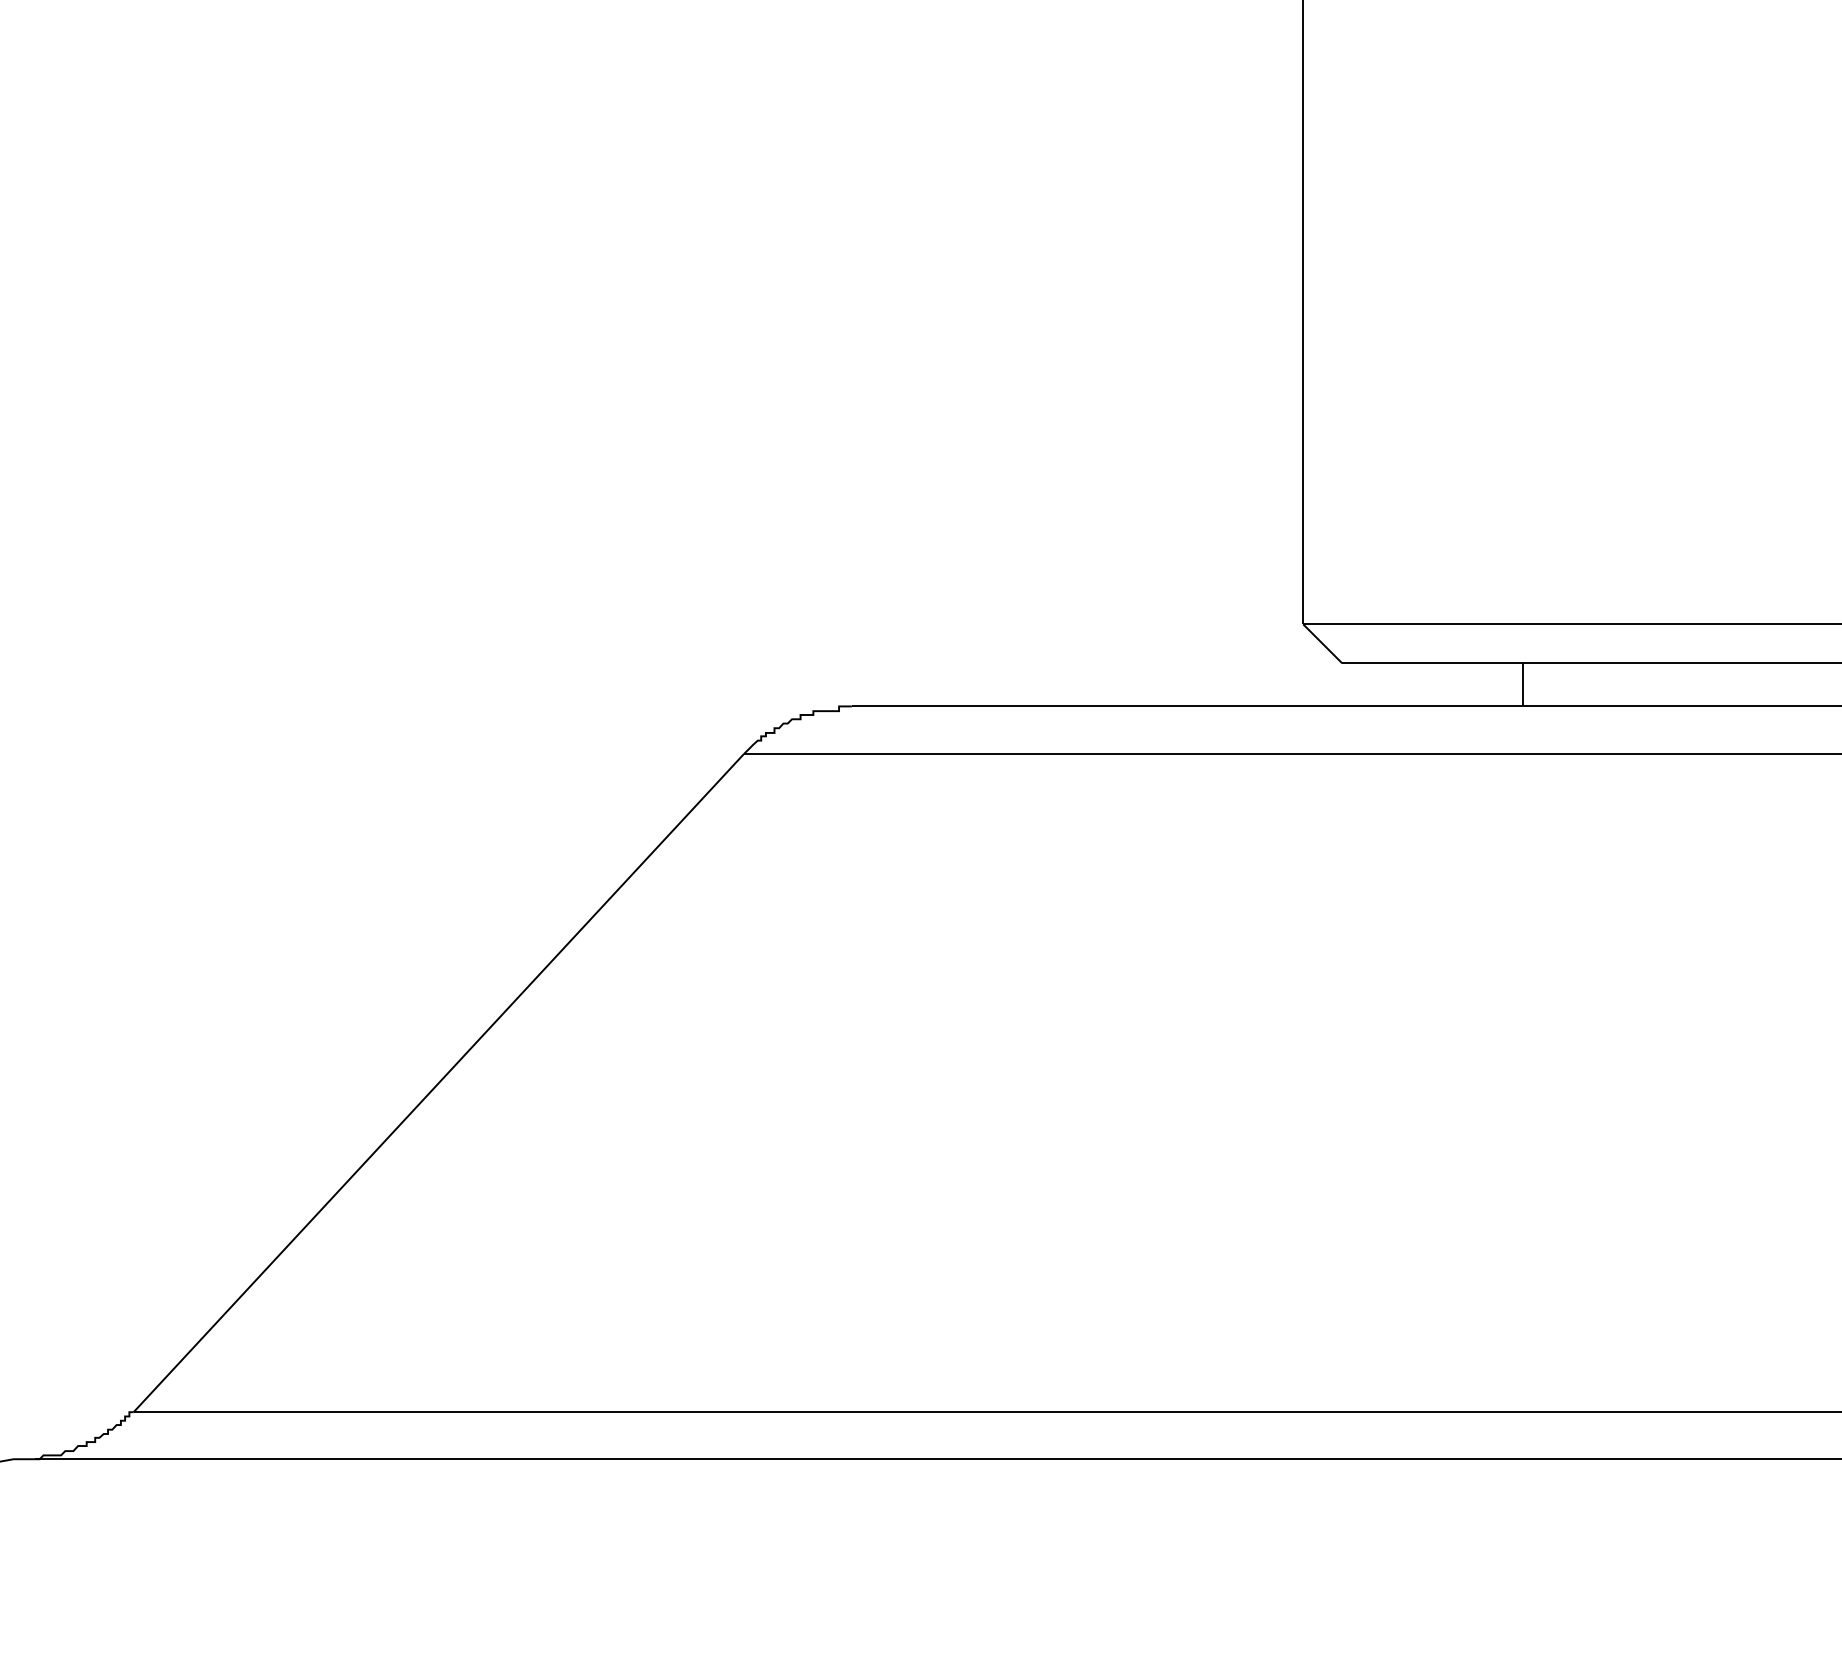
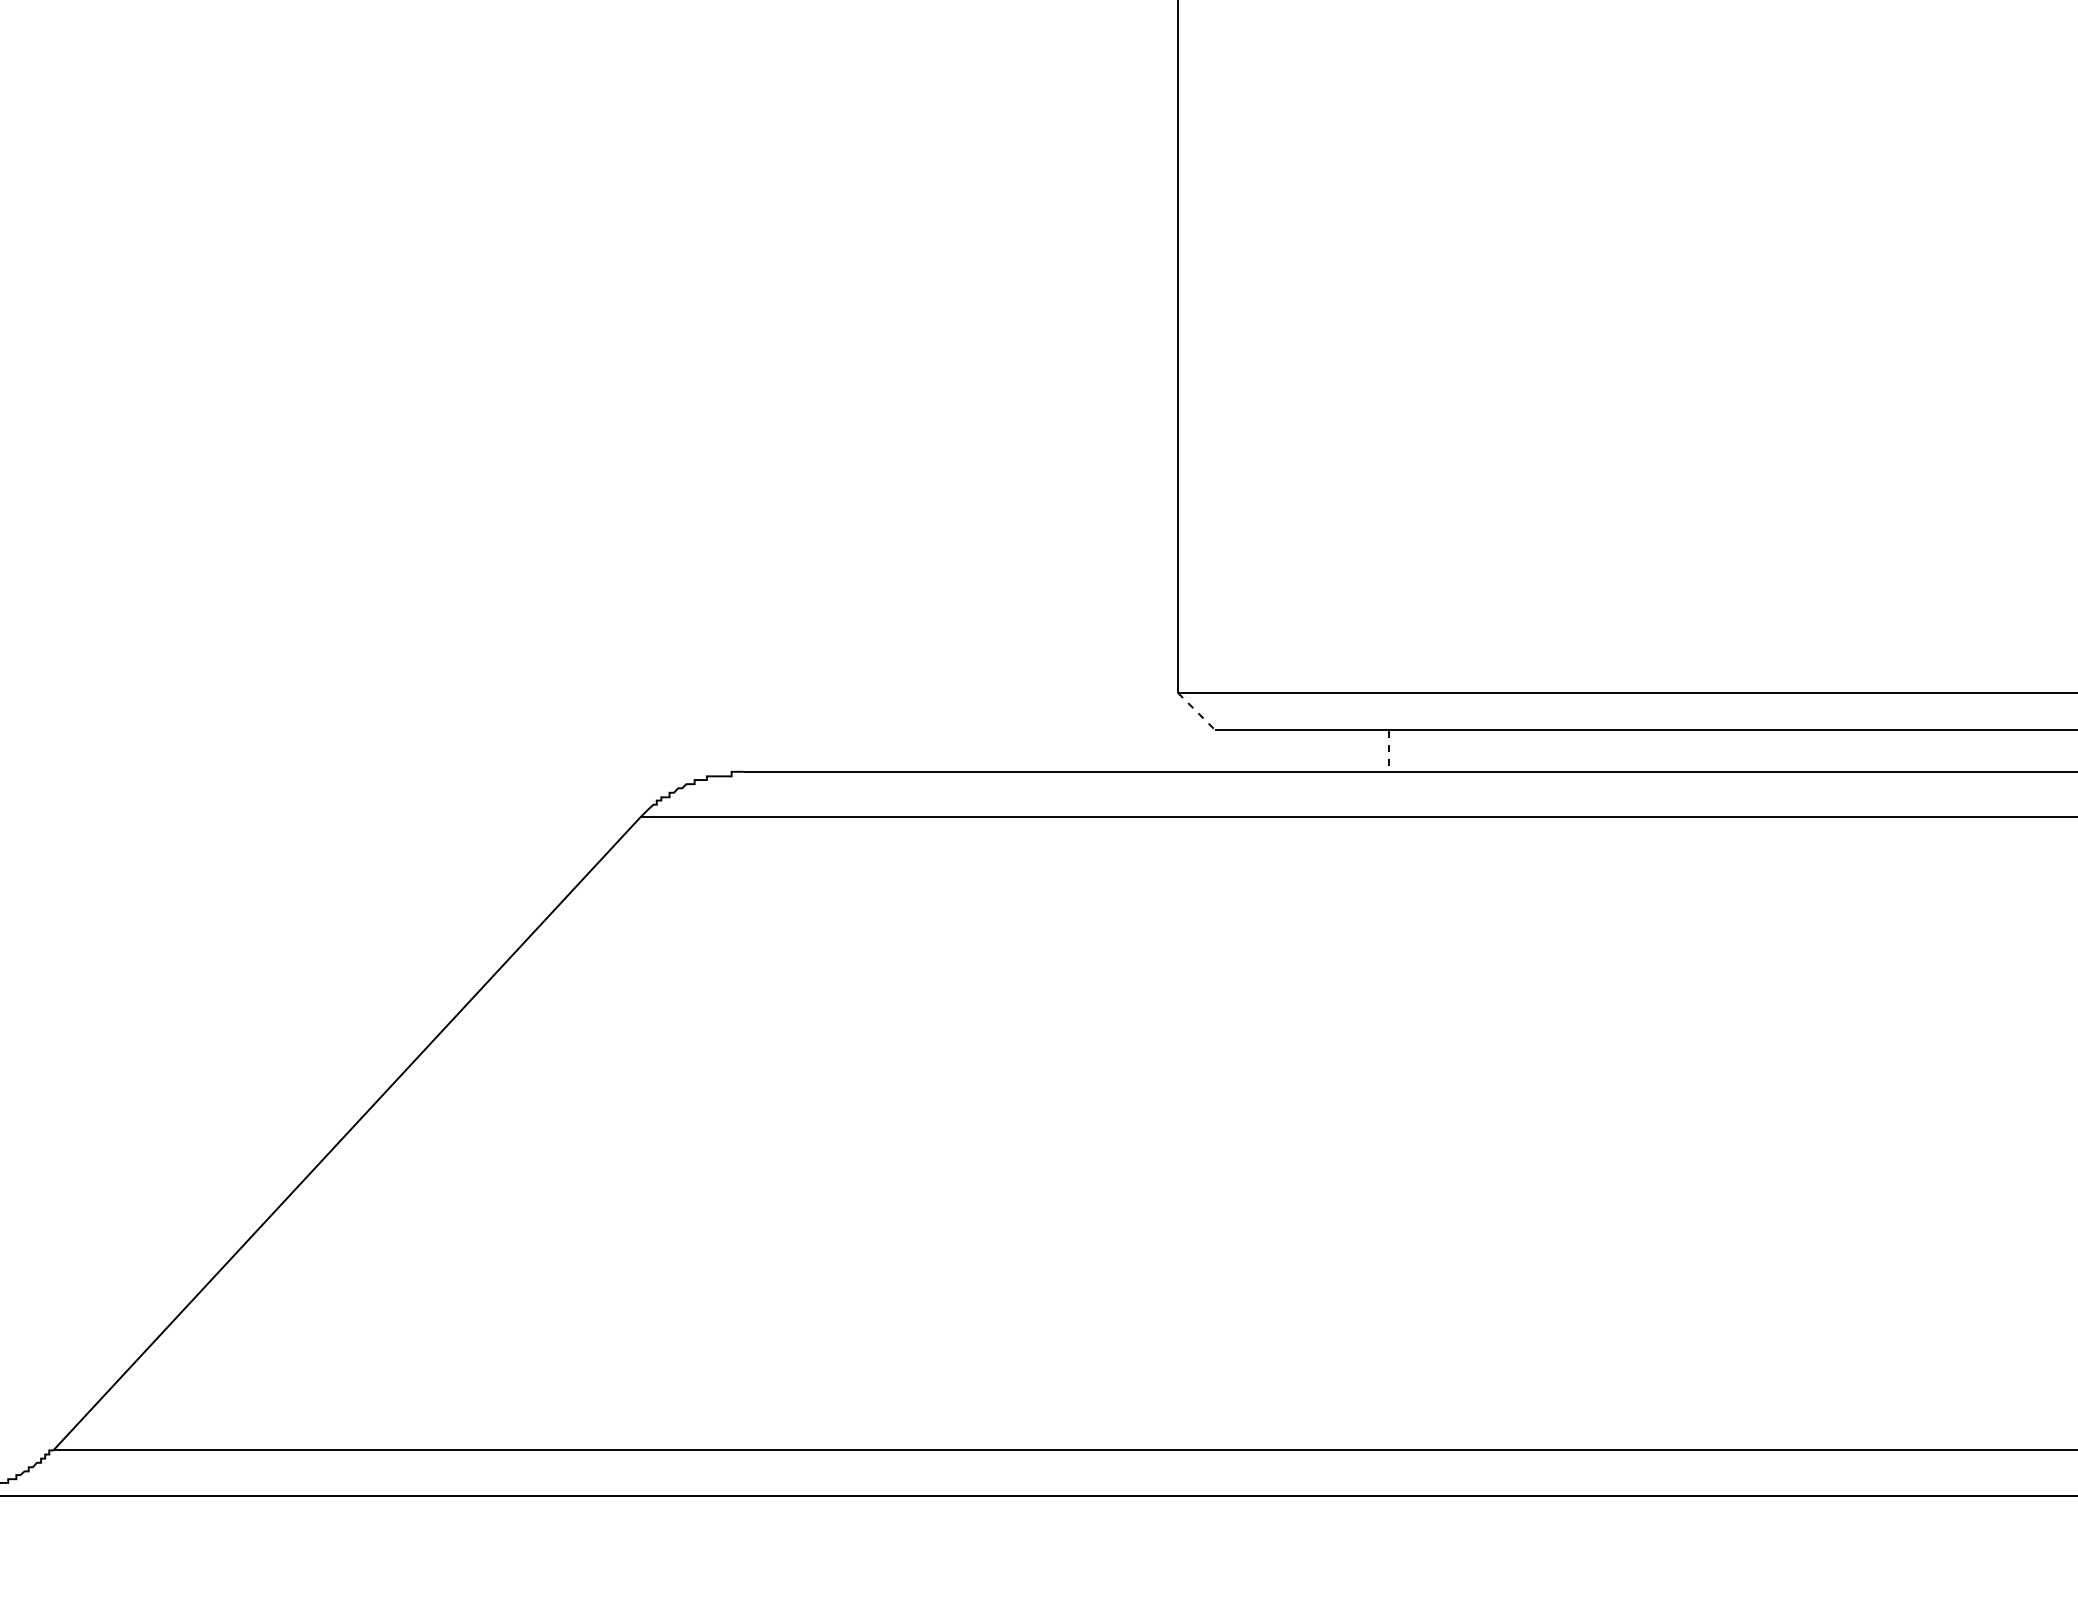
line: (1323, 643) -> (1197, 711), solid -> dashed
line: (1523, 685) -> (1389, 751), solid -> dashed

